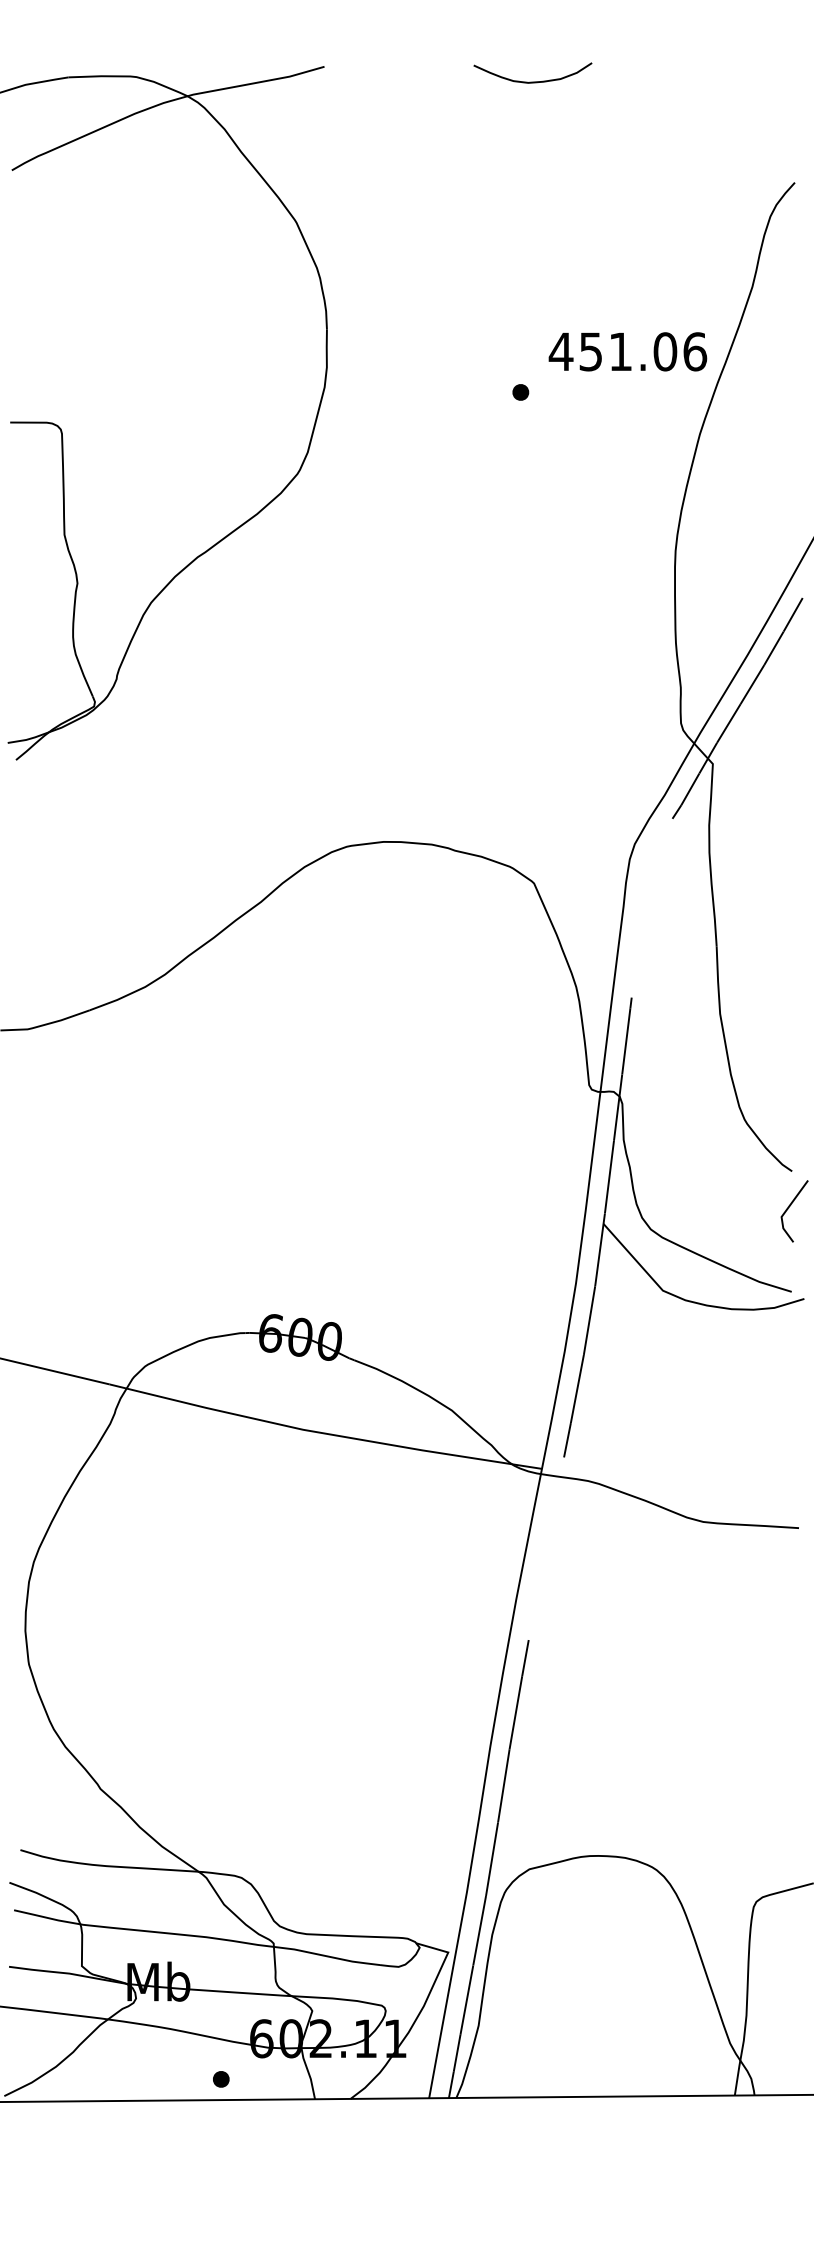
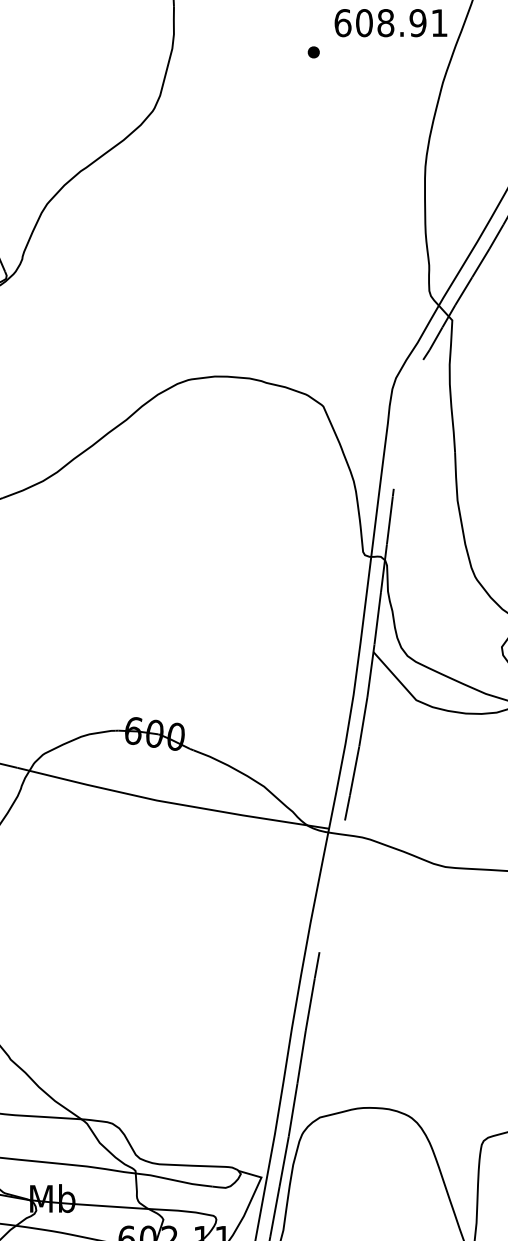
text: (627, 351) -> (390, 22), 451.06 -> 608.91

